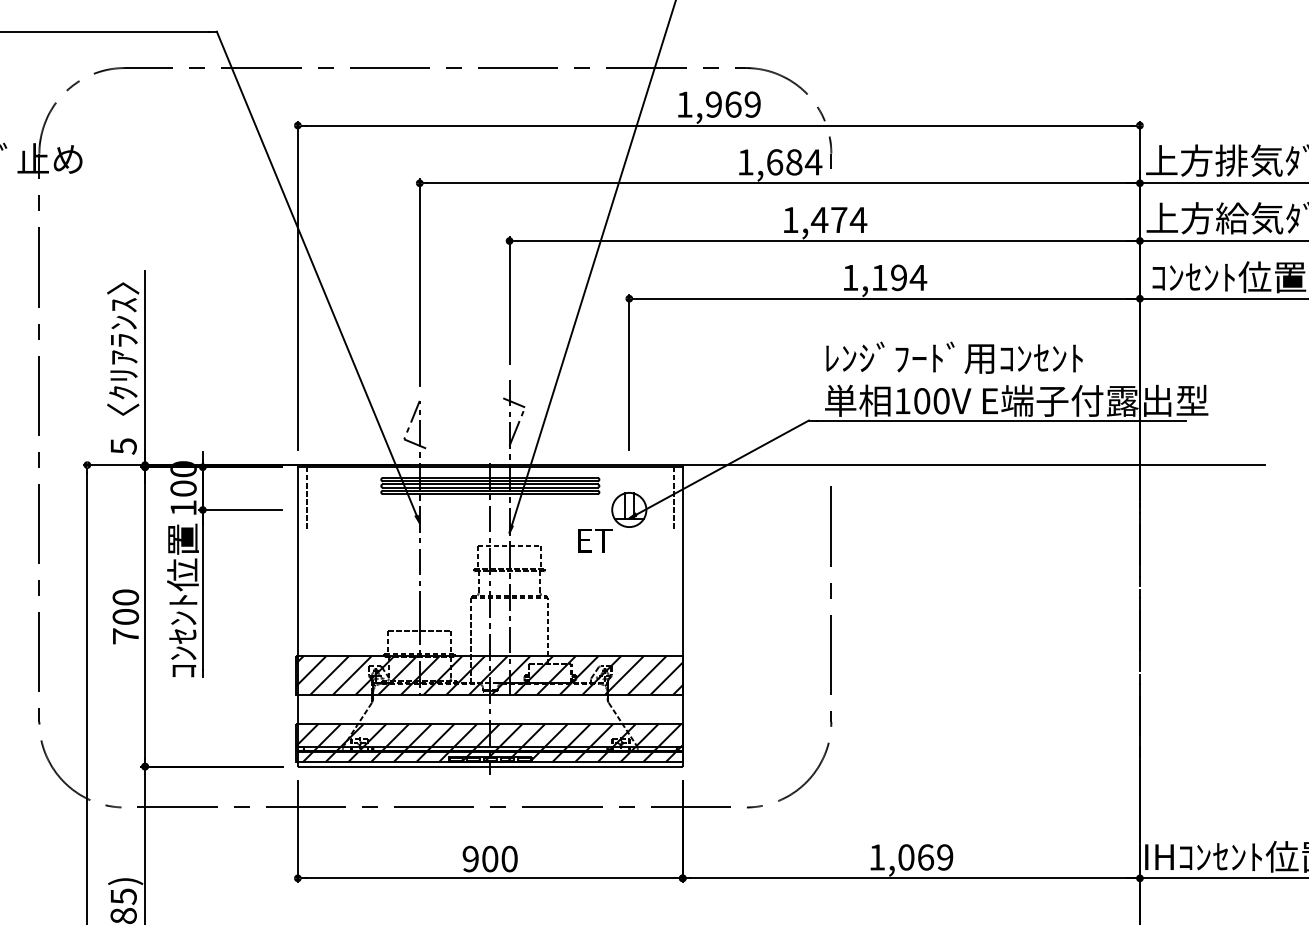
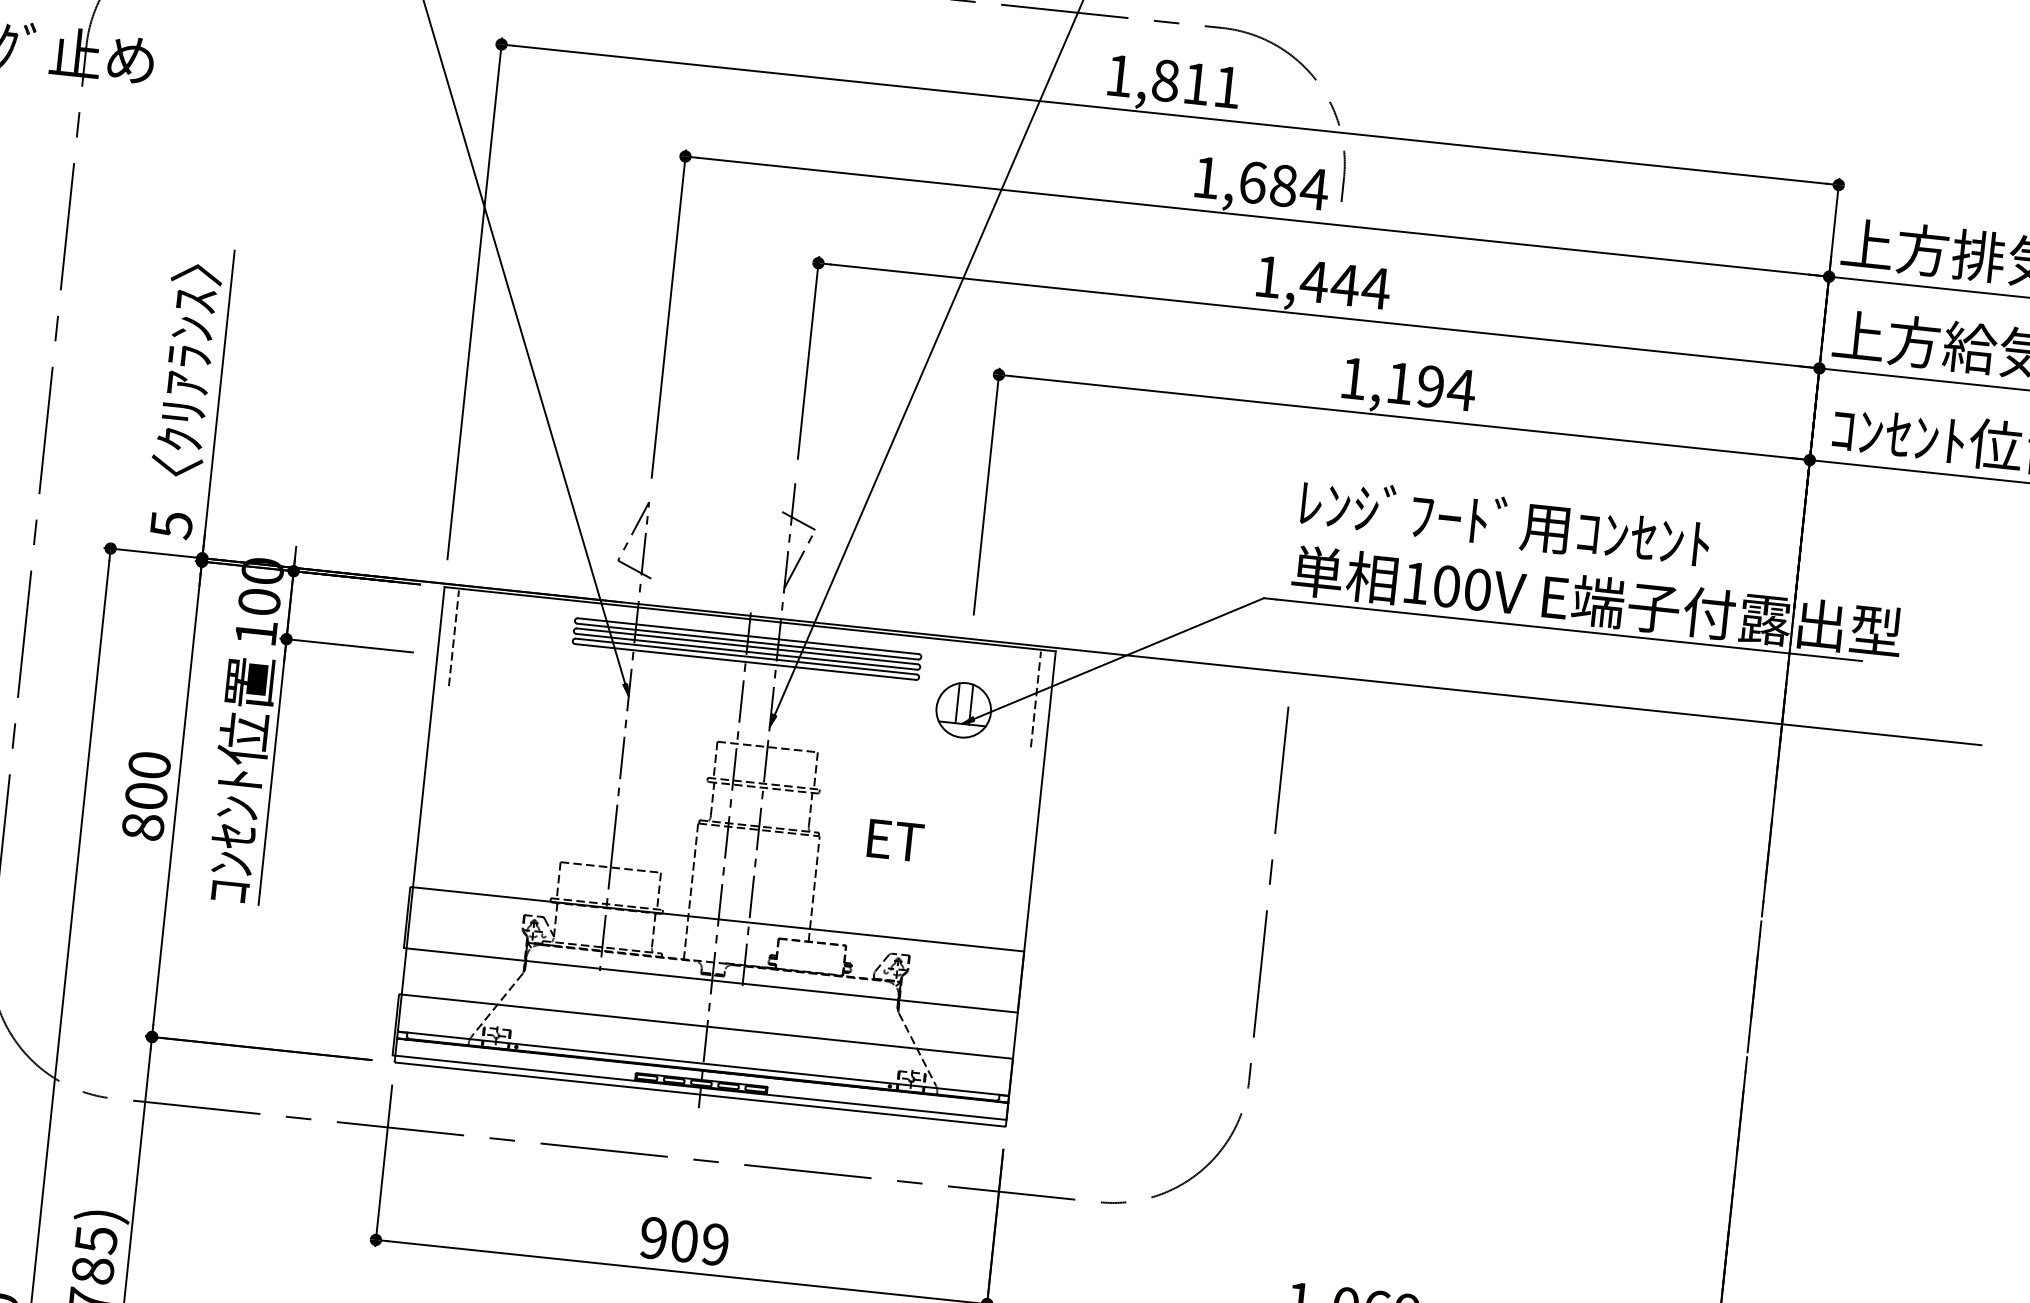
text: (732, 104) -> (1195, 83), 1,969 -> 1,811
text: (838, 219) -> (1344, 283), 1,474 -> 1,444
text: (595, 540) -> (895, 840), moved
text: (125, 636) -> (142, 827), 700 -> 800
hatch: (489, 675) -> (714, 949), removed
hatch: (489, 742) -> (702, 1056), removed
text: (509, 858) -> (715, 1243), 900 -> 909

